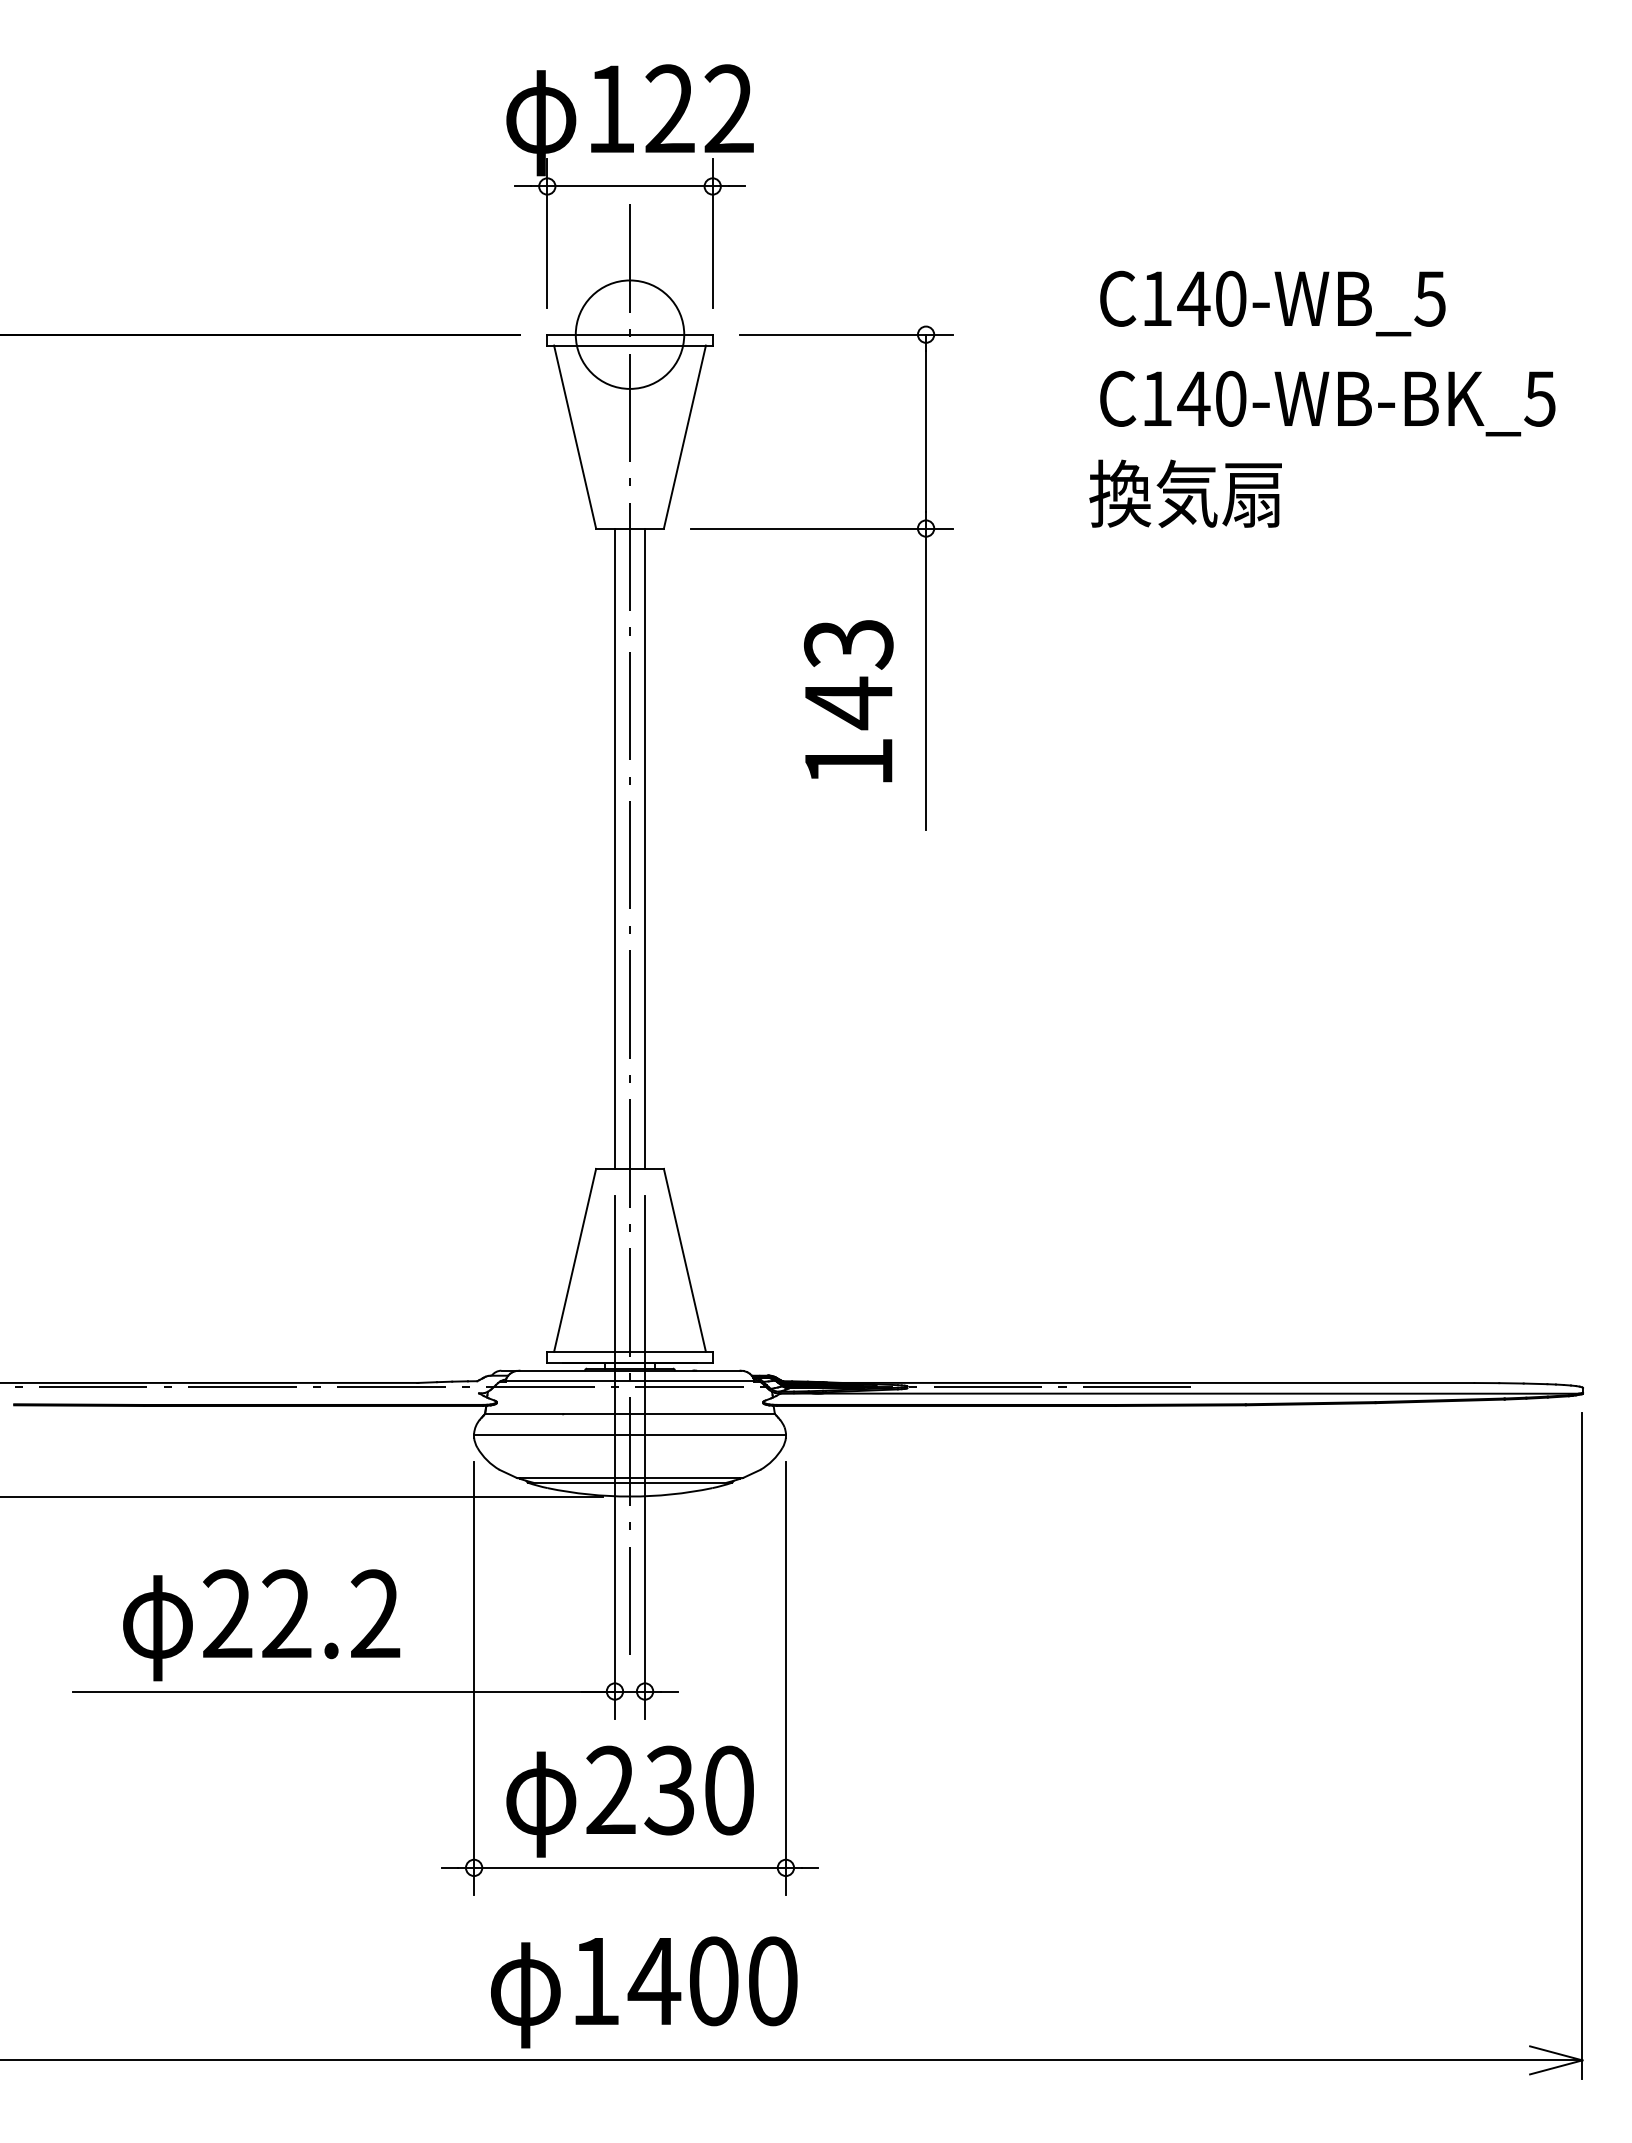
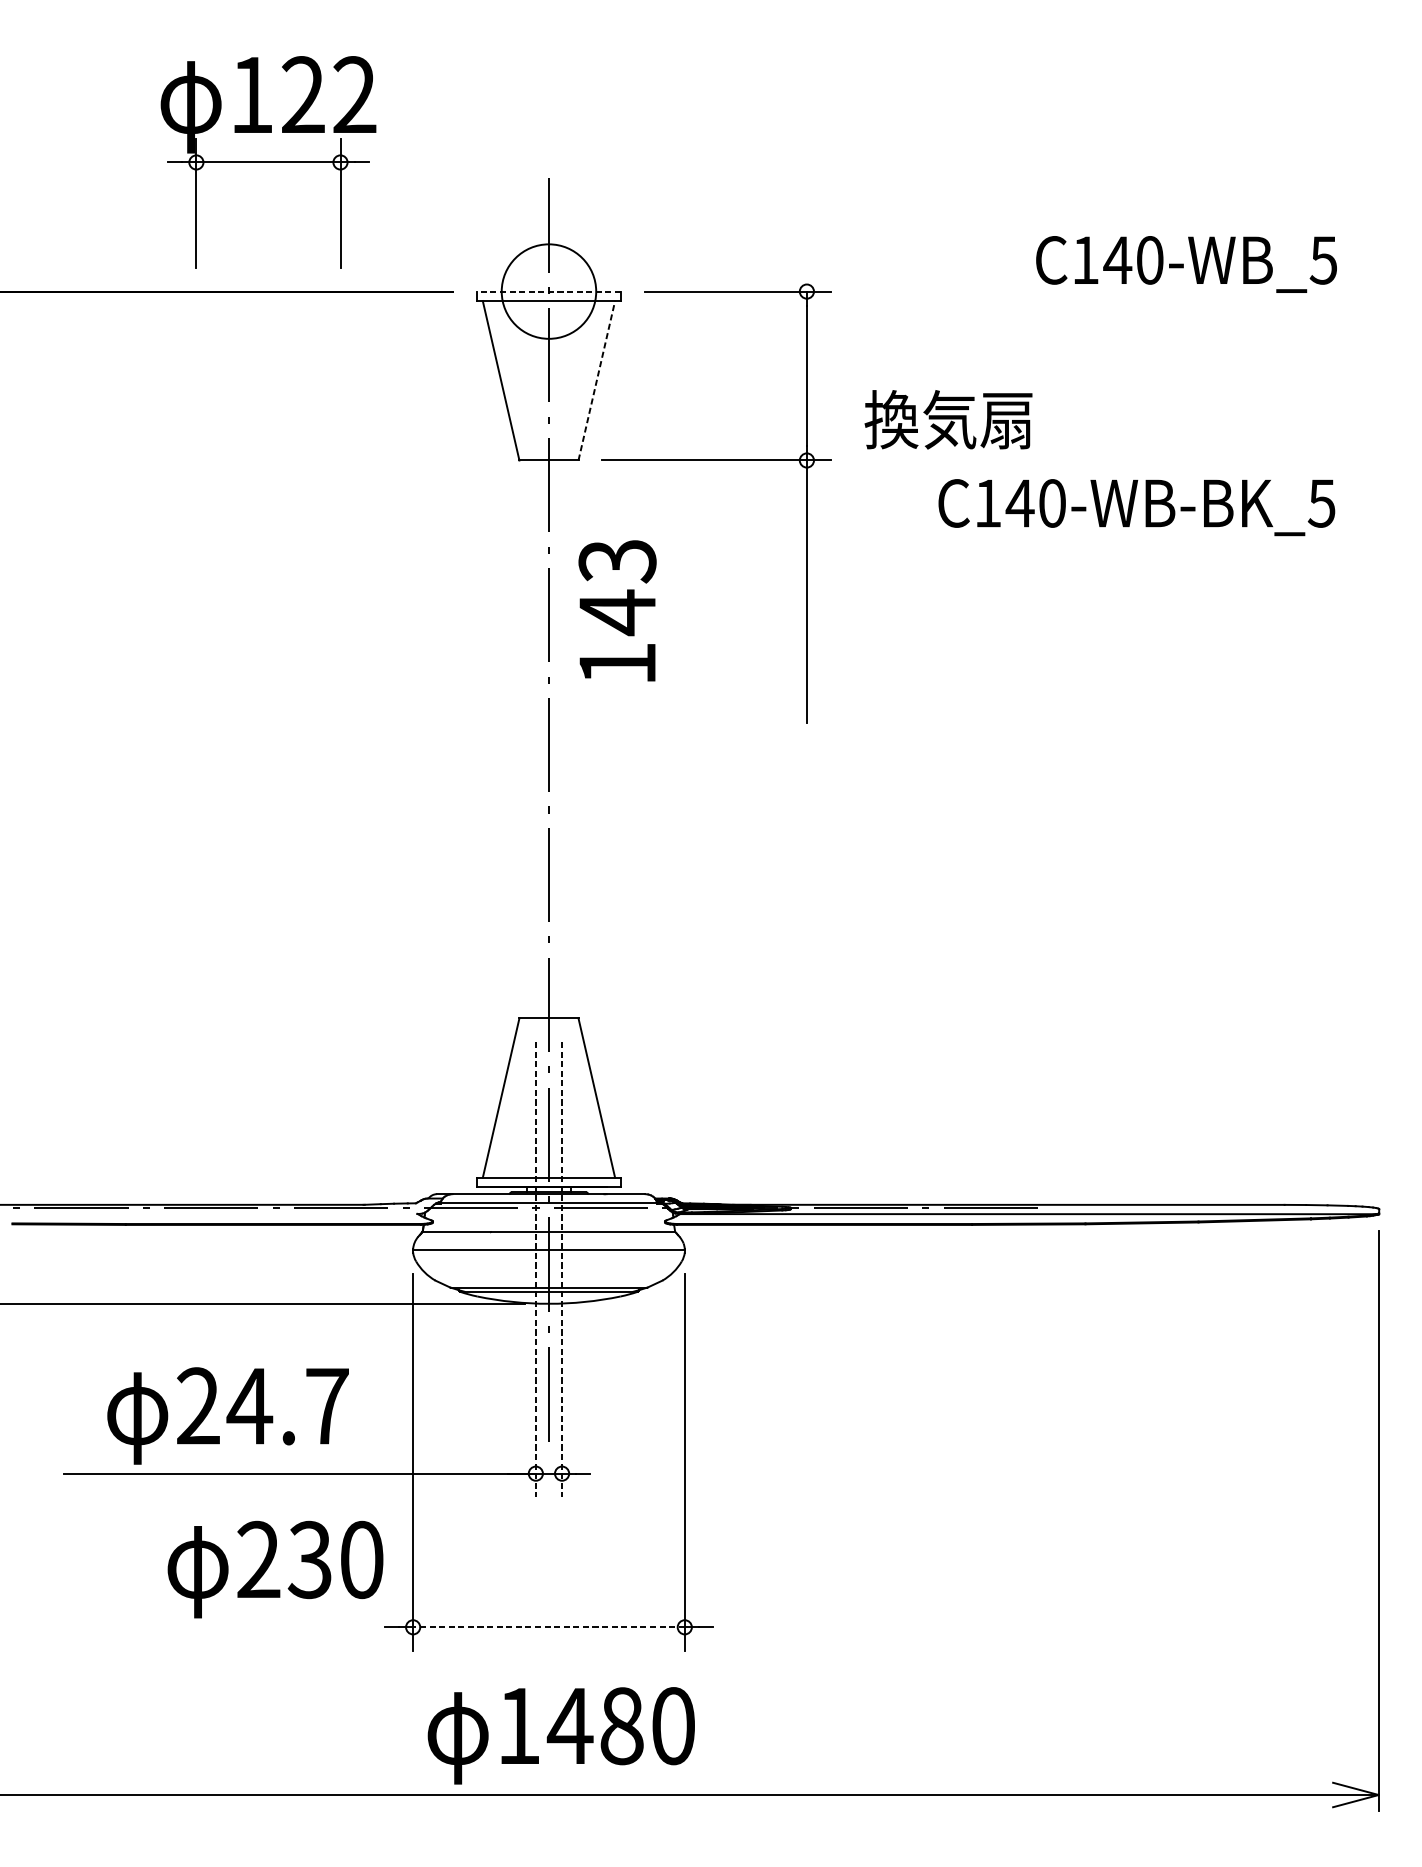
part: (629, 186) -> (267, 162), moved
text: (1272, 303) -> (1186, 264), moved
line: (630, 334) -> (549, 291), solid -> dashed
text: (1327, 403) -> (1136, 507), moved
line: (684, 437) -> (596, 381), solid -> dashed
text: (1185, 493) -> (948, 419), moved
text: (848, 701) -> (617, 611), moved
line: (614, 848) -> (535, 739), removed
line: (645, 848) -> (562, 739), removed
line: (614, 1457) -> (535, 1269), solid -> dashed
line: (645, 1457) -> (562, 1269), solid -> dashed
text: (329, 1613) -> (287, 1405), 22.2 -> 24.7
text: (629, 1801) -> (274, 1569), moved
line: (630, 1867) -> (549, 1626), solid -> dashed
text: (713, 1981) -> (621, 1726), 1400 -> 1480

